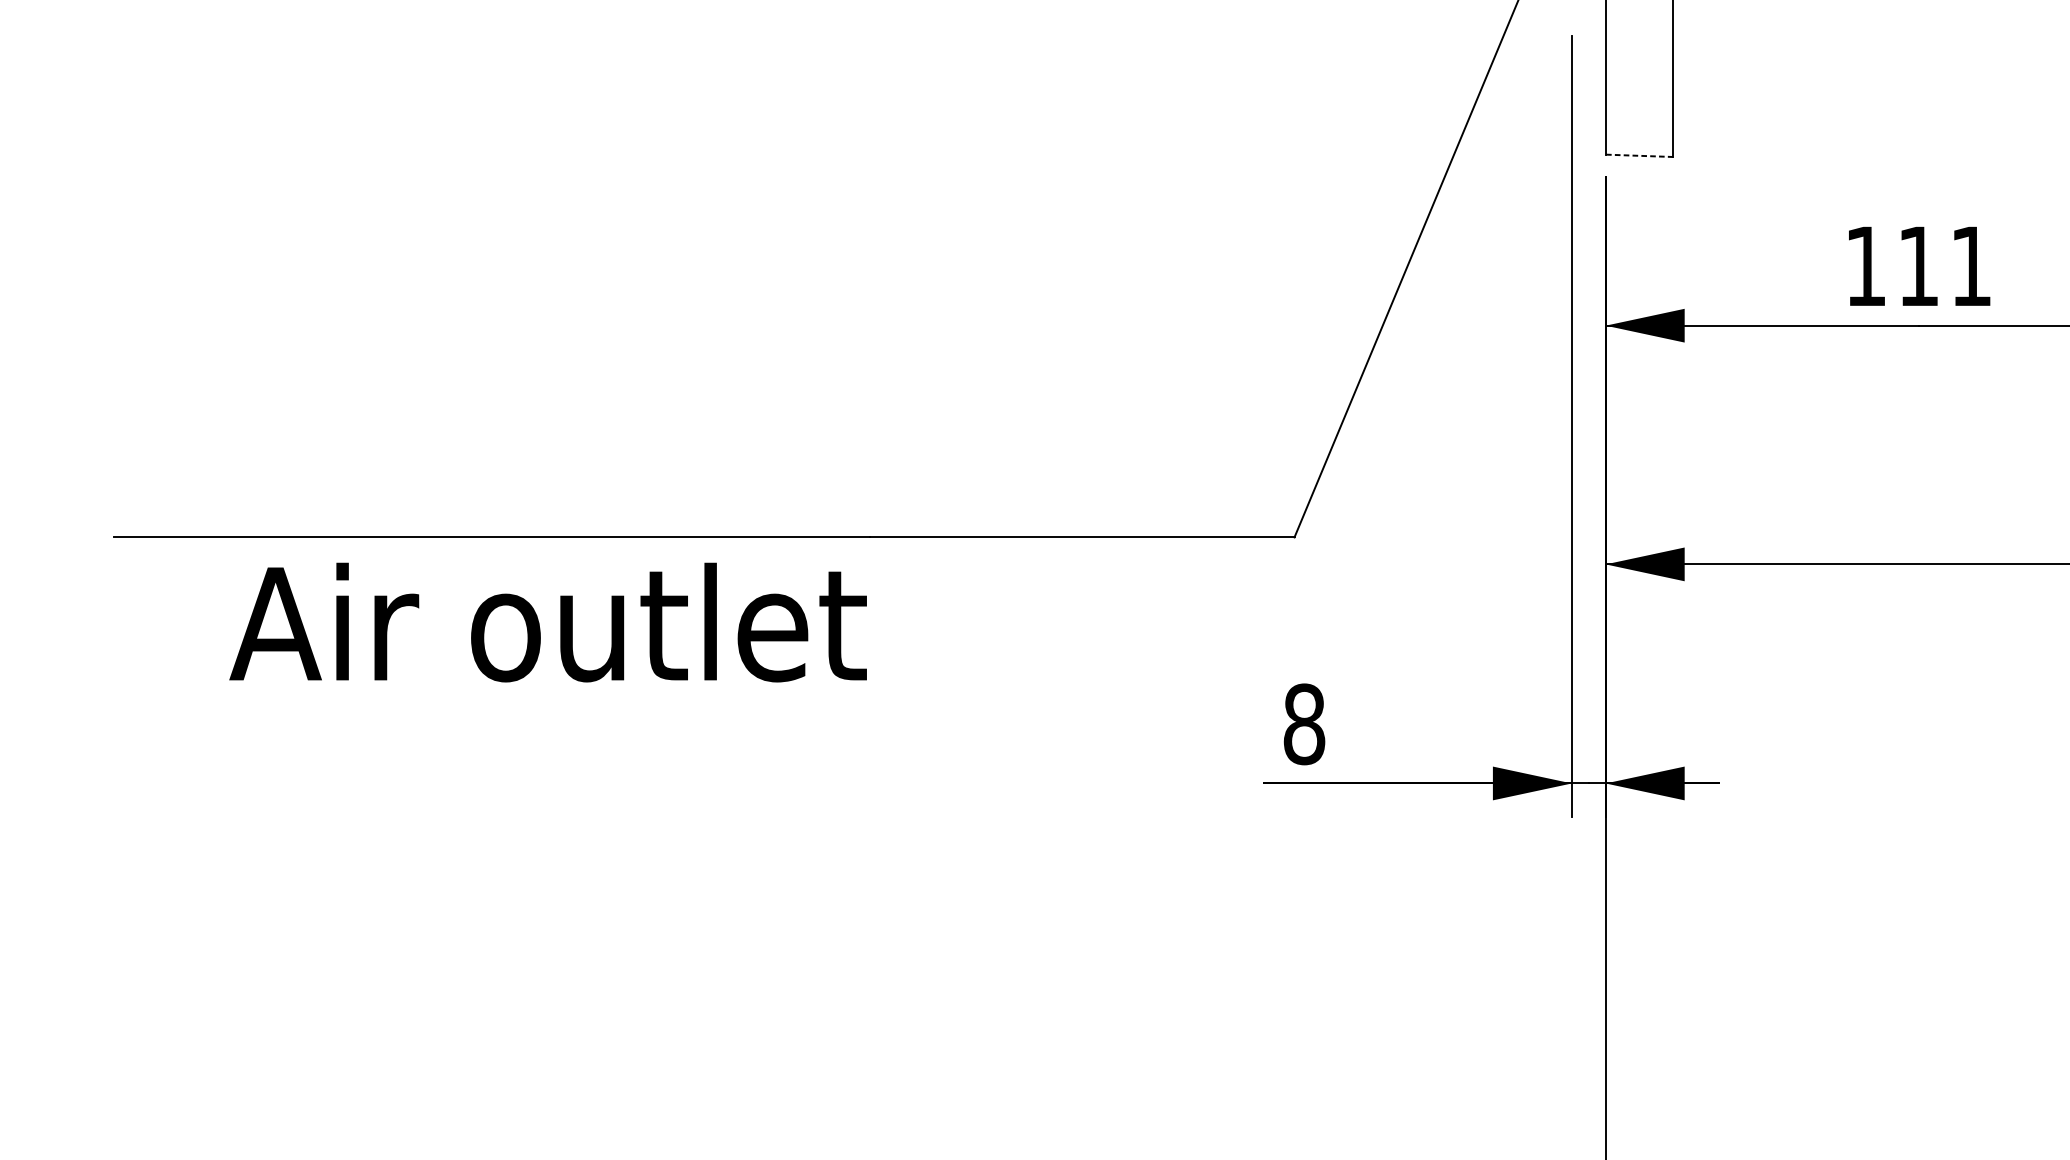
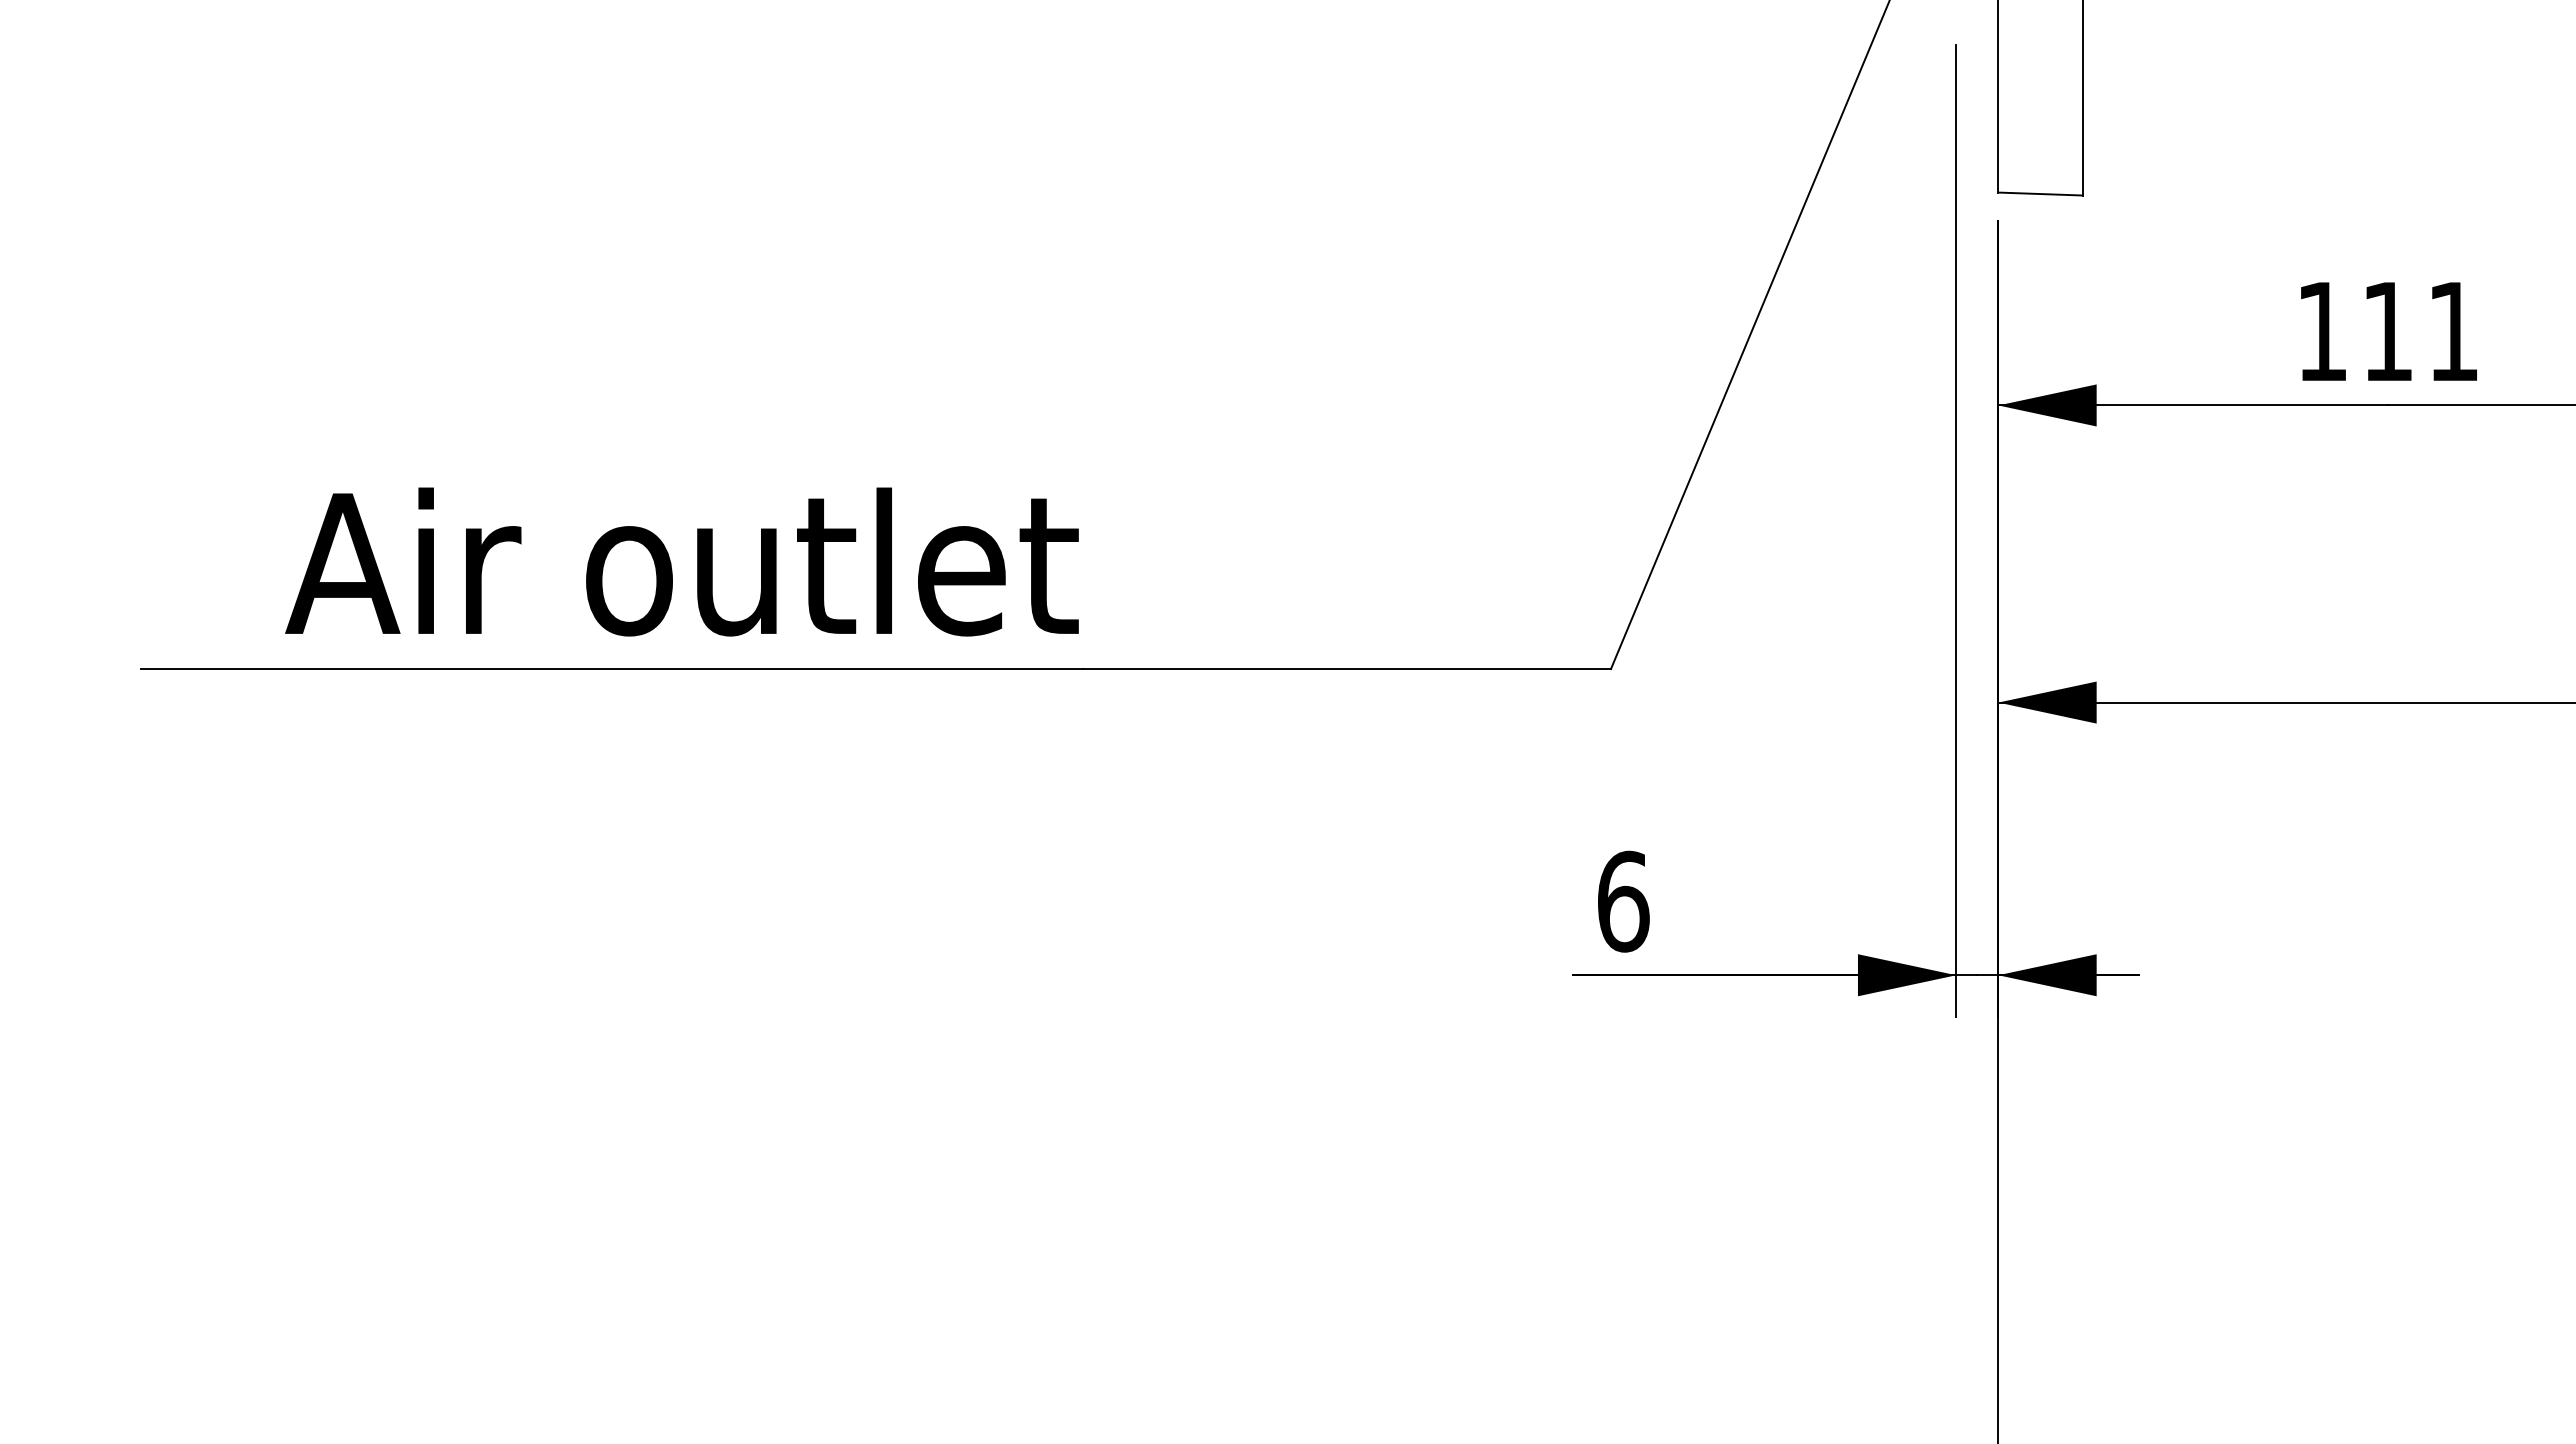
line: (1639, 156) -> (2040, 194), dashed -> solid
text: (547, 622) -> (681, 561), moved
text: (1304, 724) -> (1623, 901), 8 -> 6

